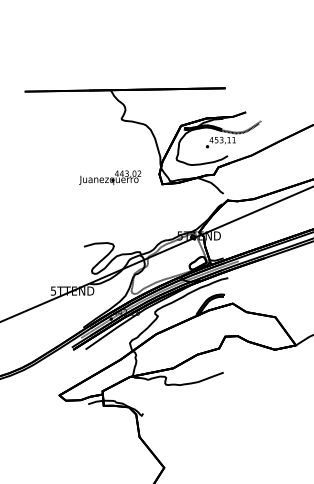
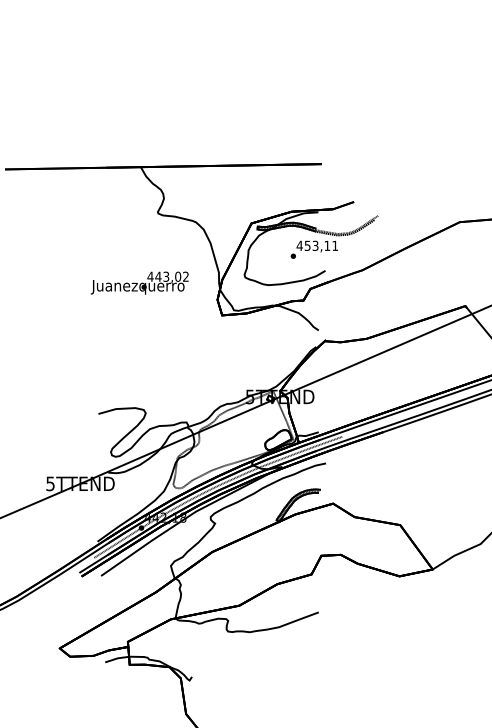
text: (110, 177) -> (140, 282), moved

